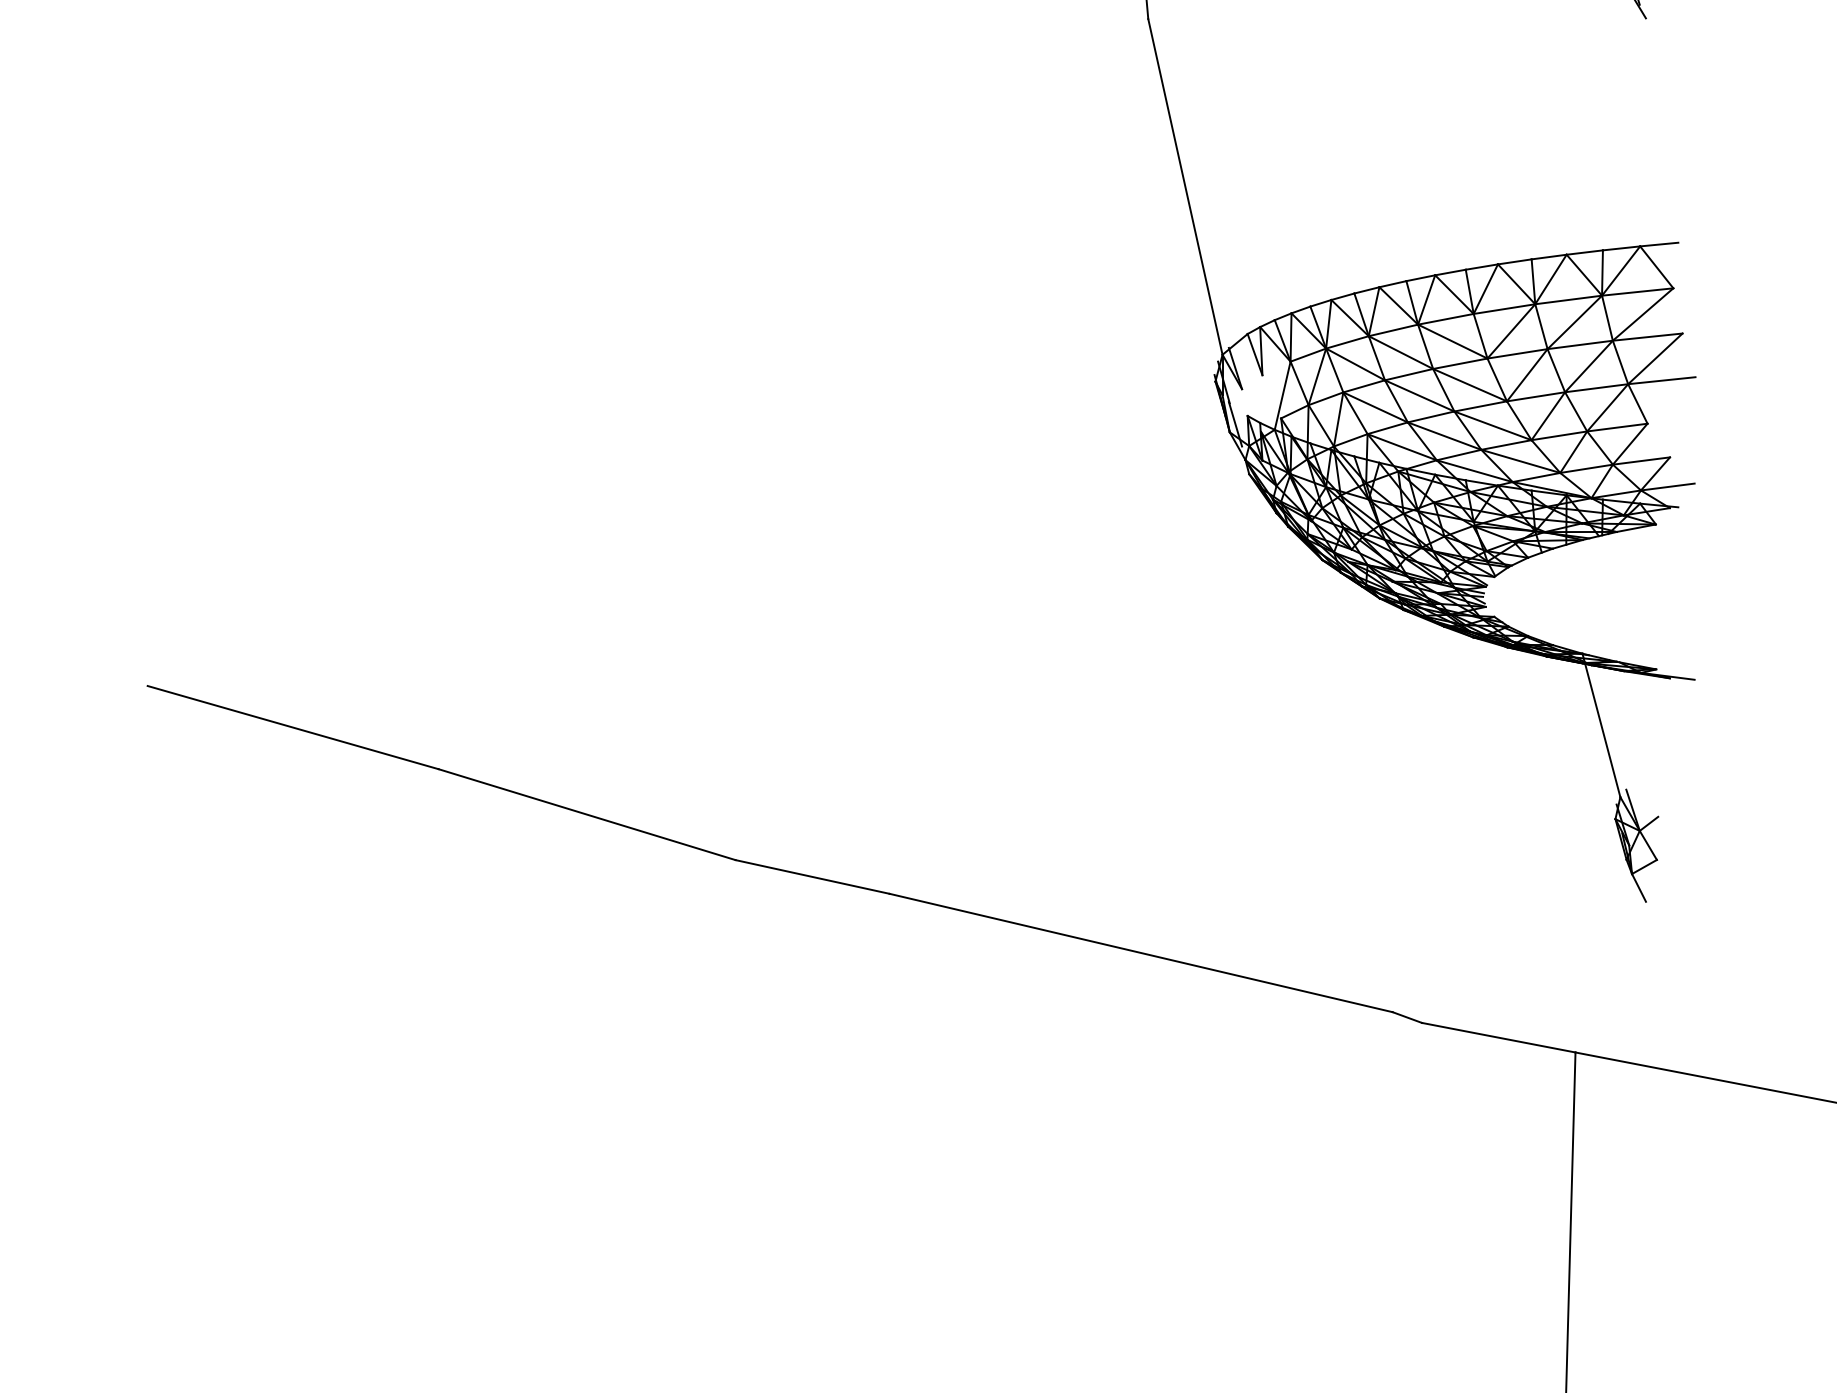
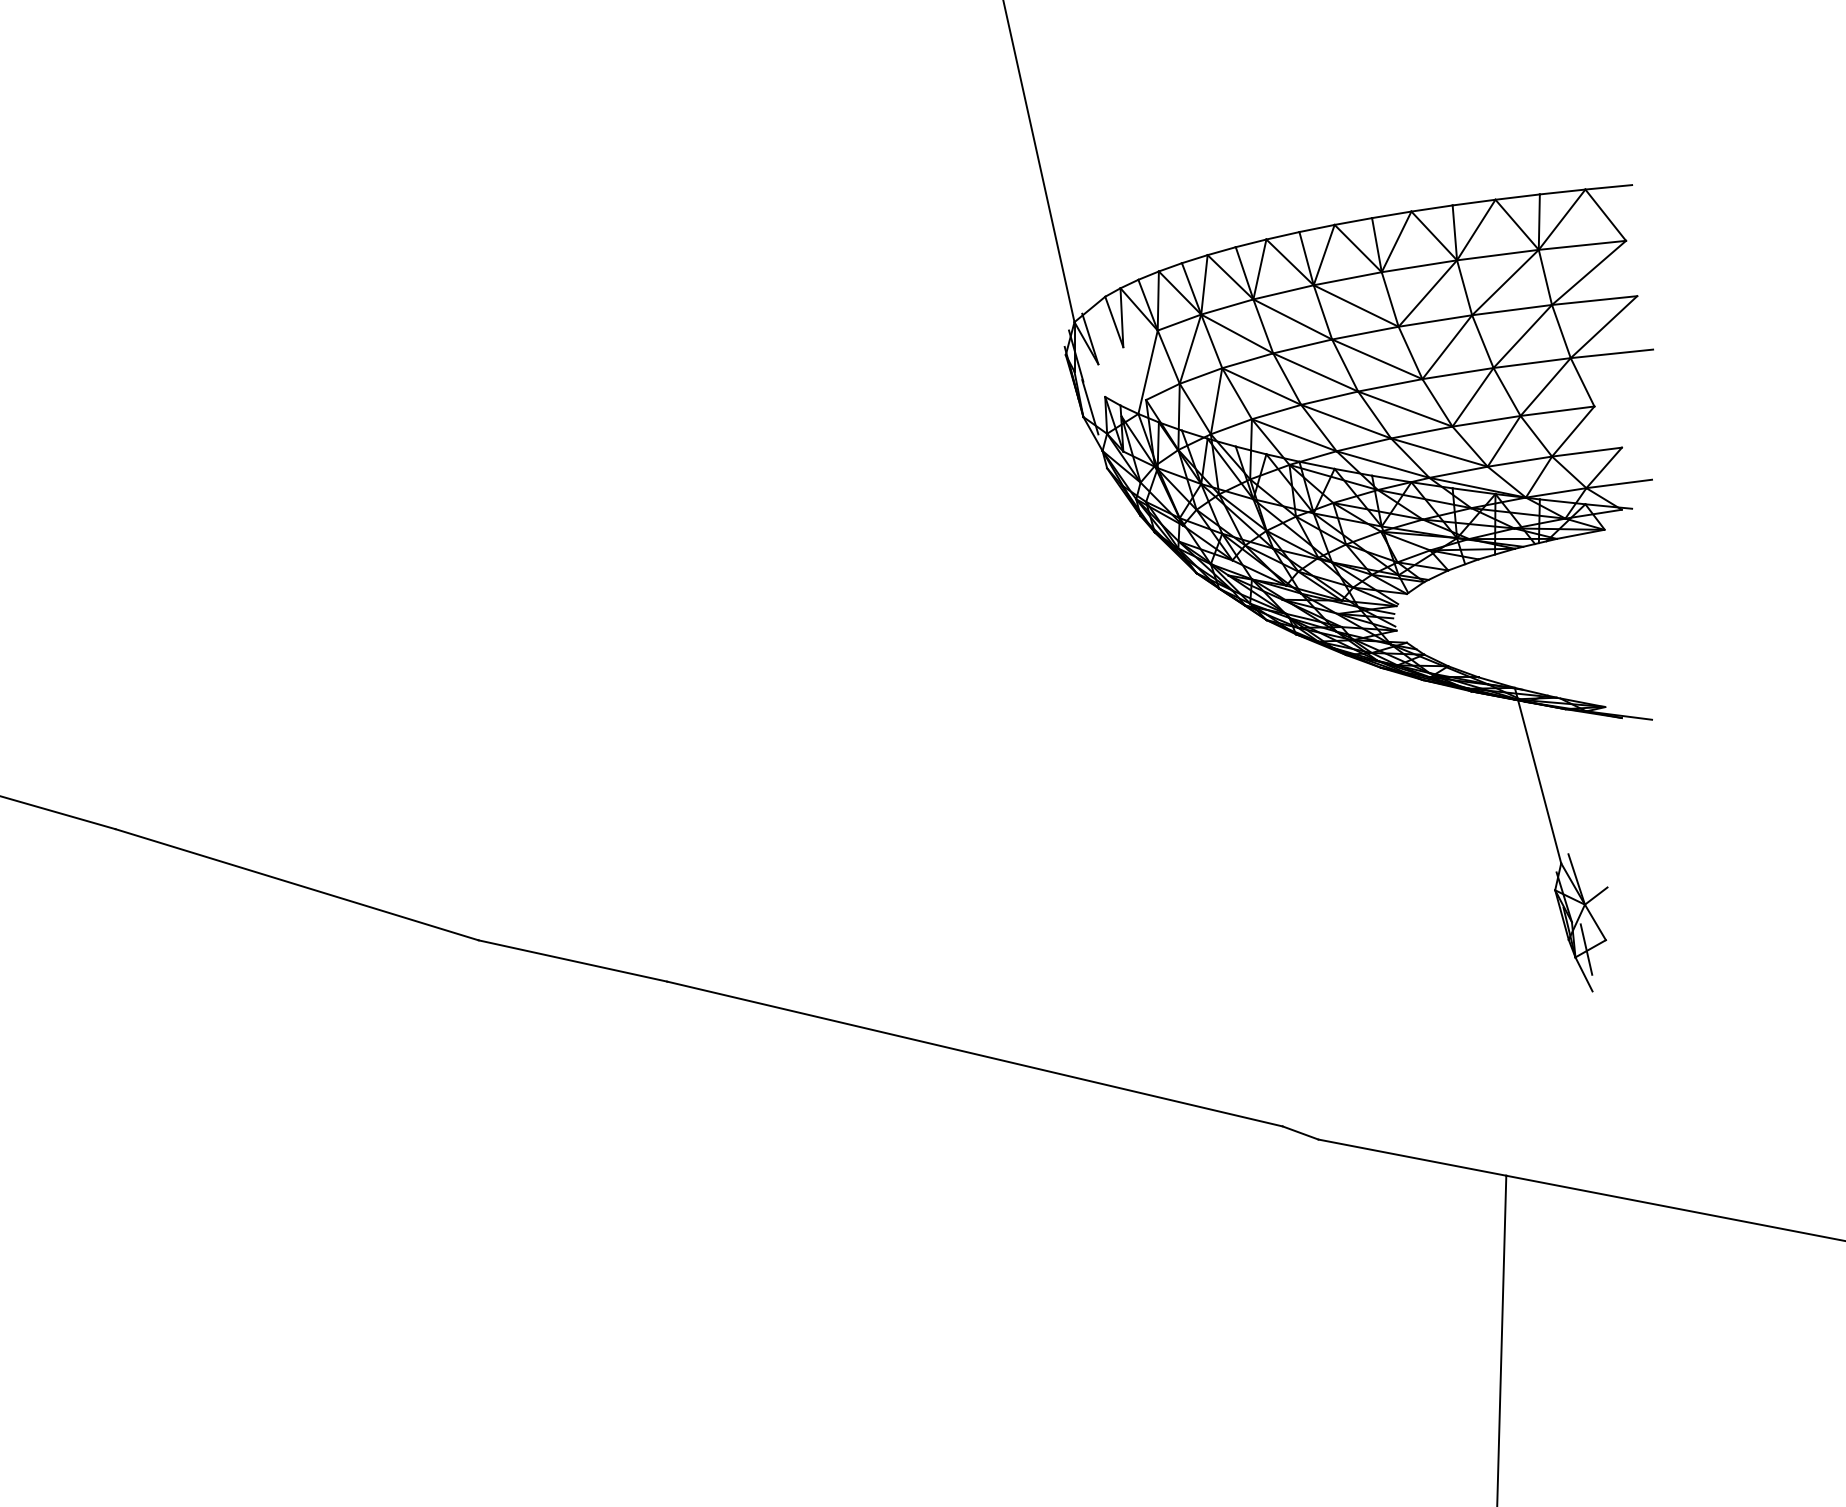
line: (1640, 867) -> (1585, 949), added

